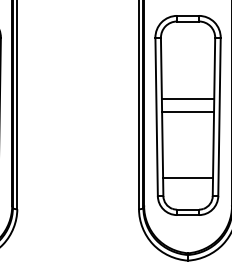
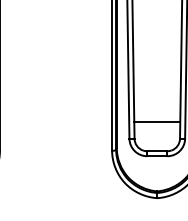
line: (187, 98) -> (156, 48), removed
line: (188, 111) -> (157, 60), removed

